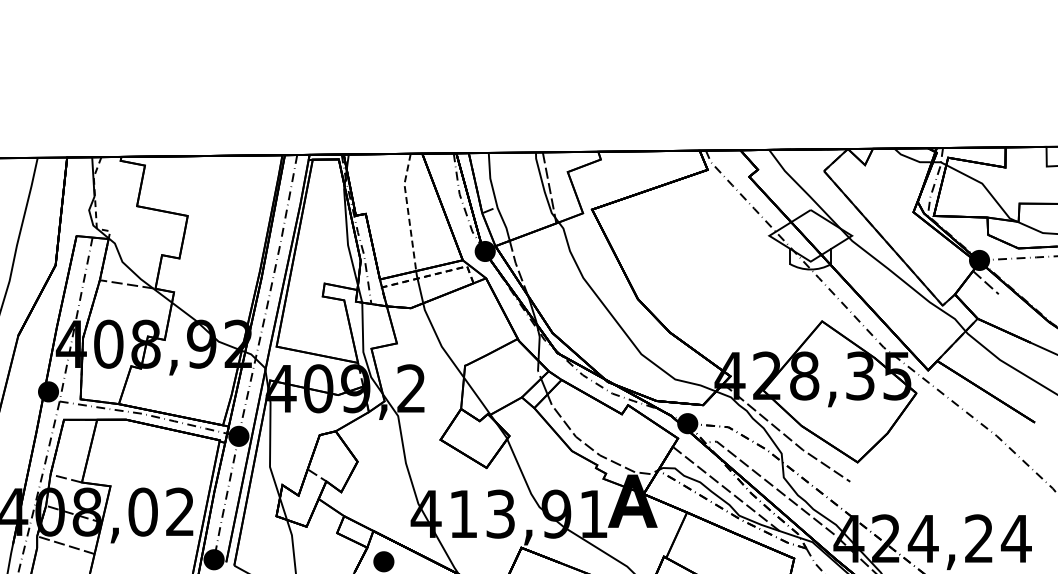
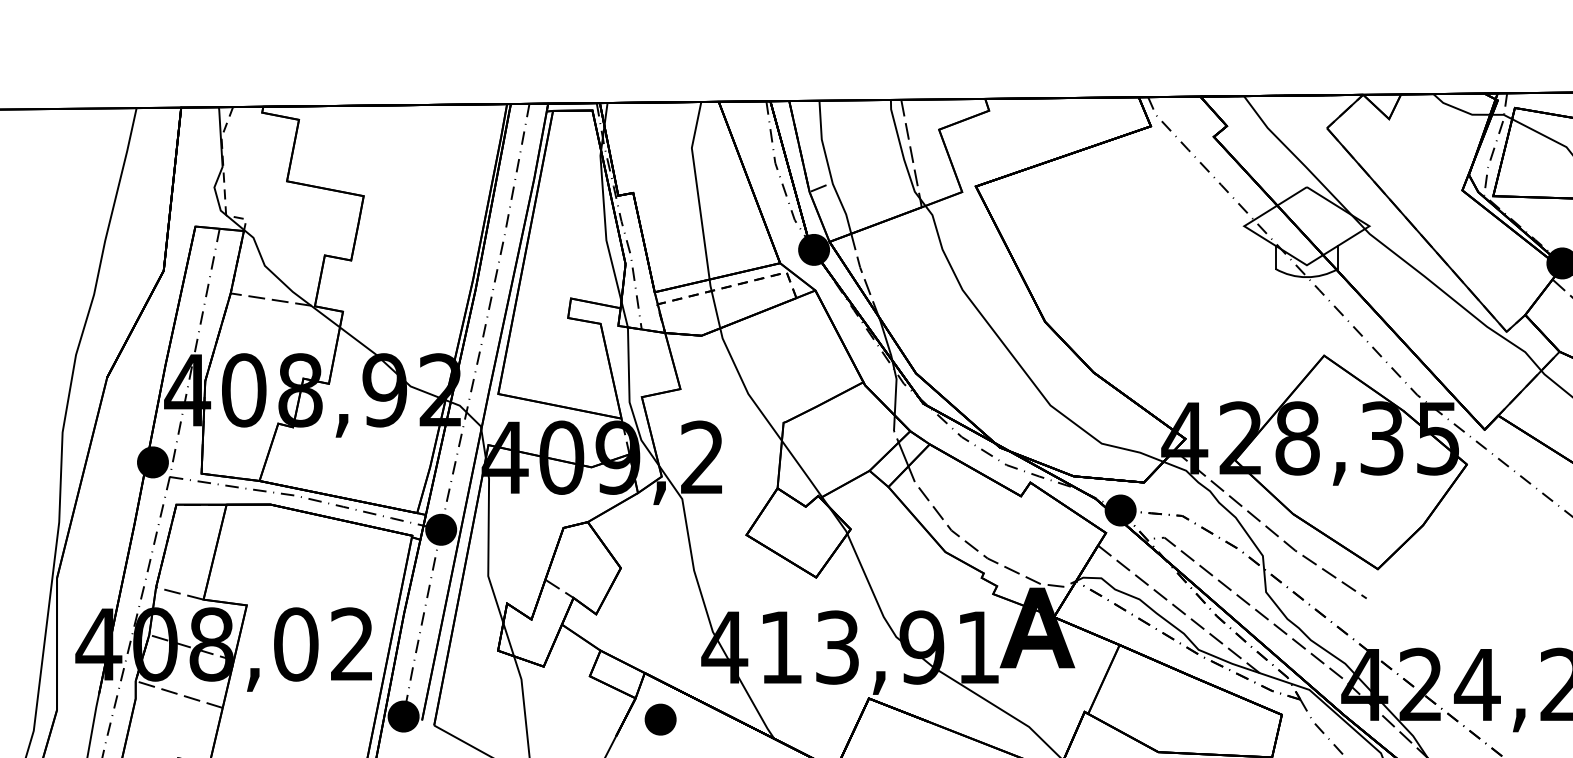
line: (408, 211) -> (697, 189), dashed -> solid

